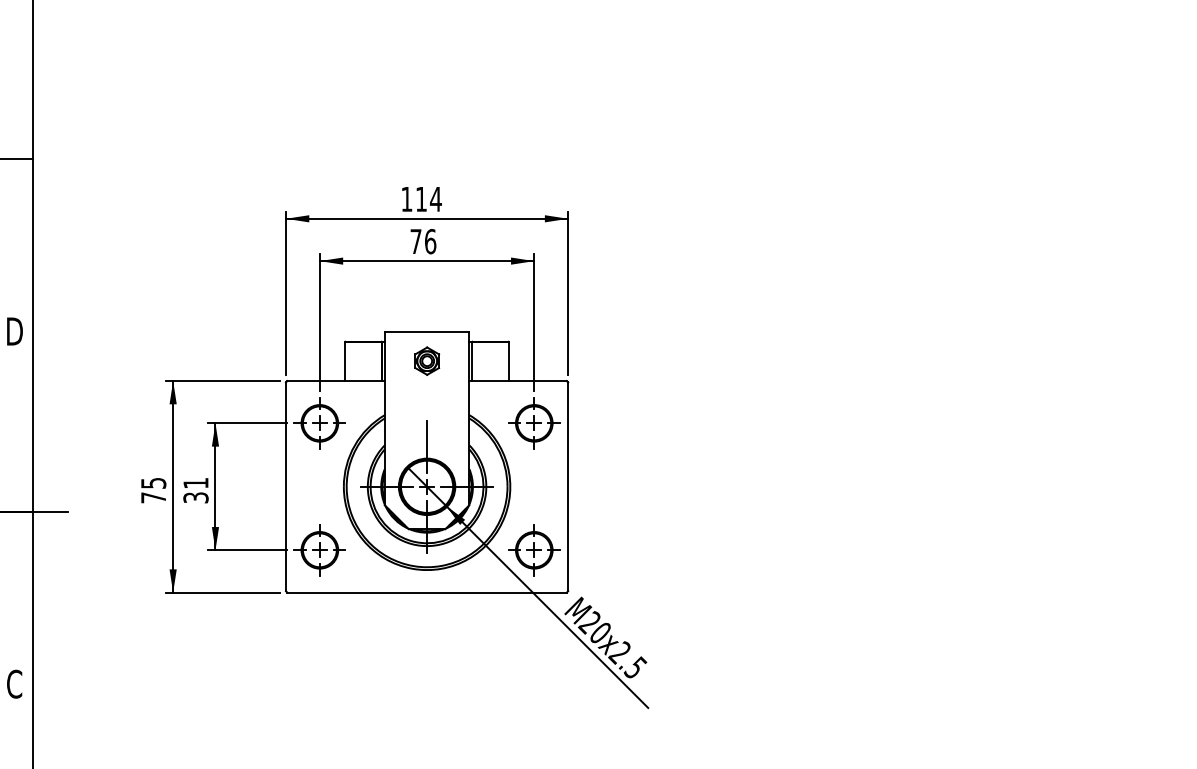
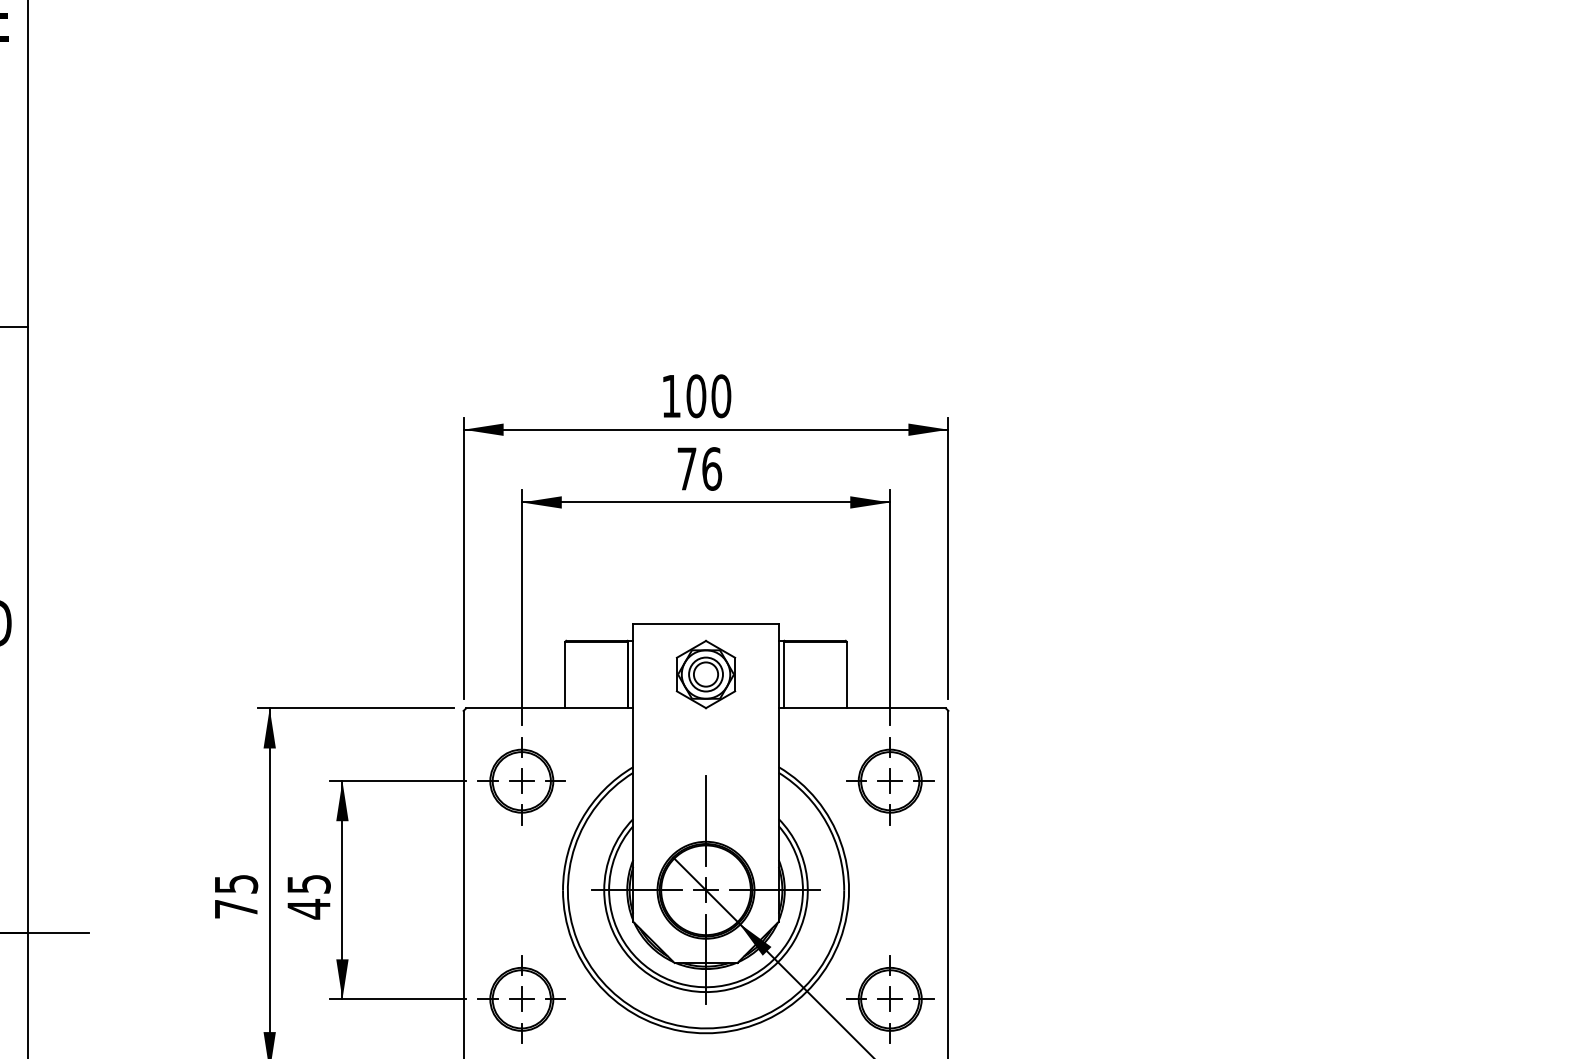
text: (428, 199) -> (708, 396), 114 -> 100
part: (427, 360) -> (706, 673), size x1.43
text: (195, 490) -> (308, 896), 31 -> 45

